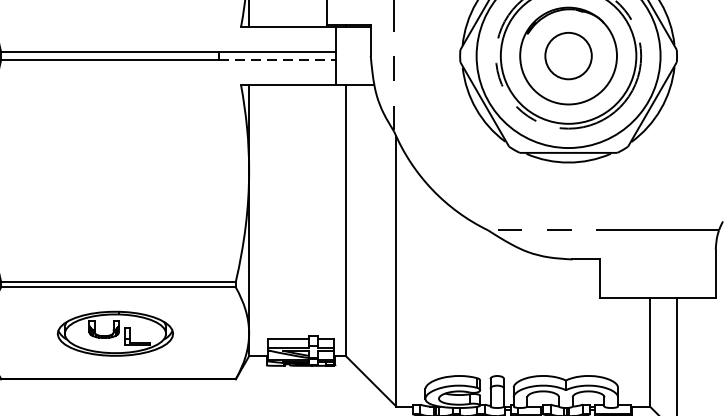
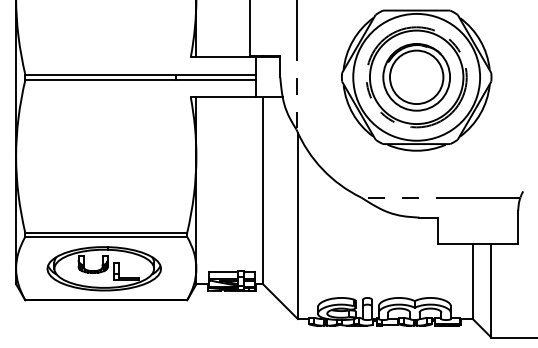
circle: (568, 56) -> (416, 77), size x1.67
line: (278, 59) -> (216, 79), dashed -> solid
part: (114, 333) -> (103, 268), size x1.43

